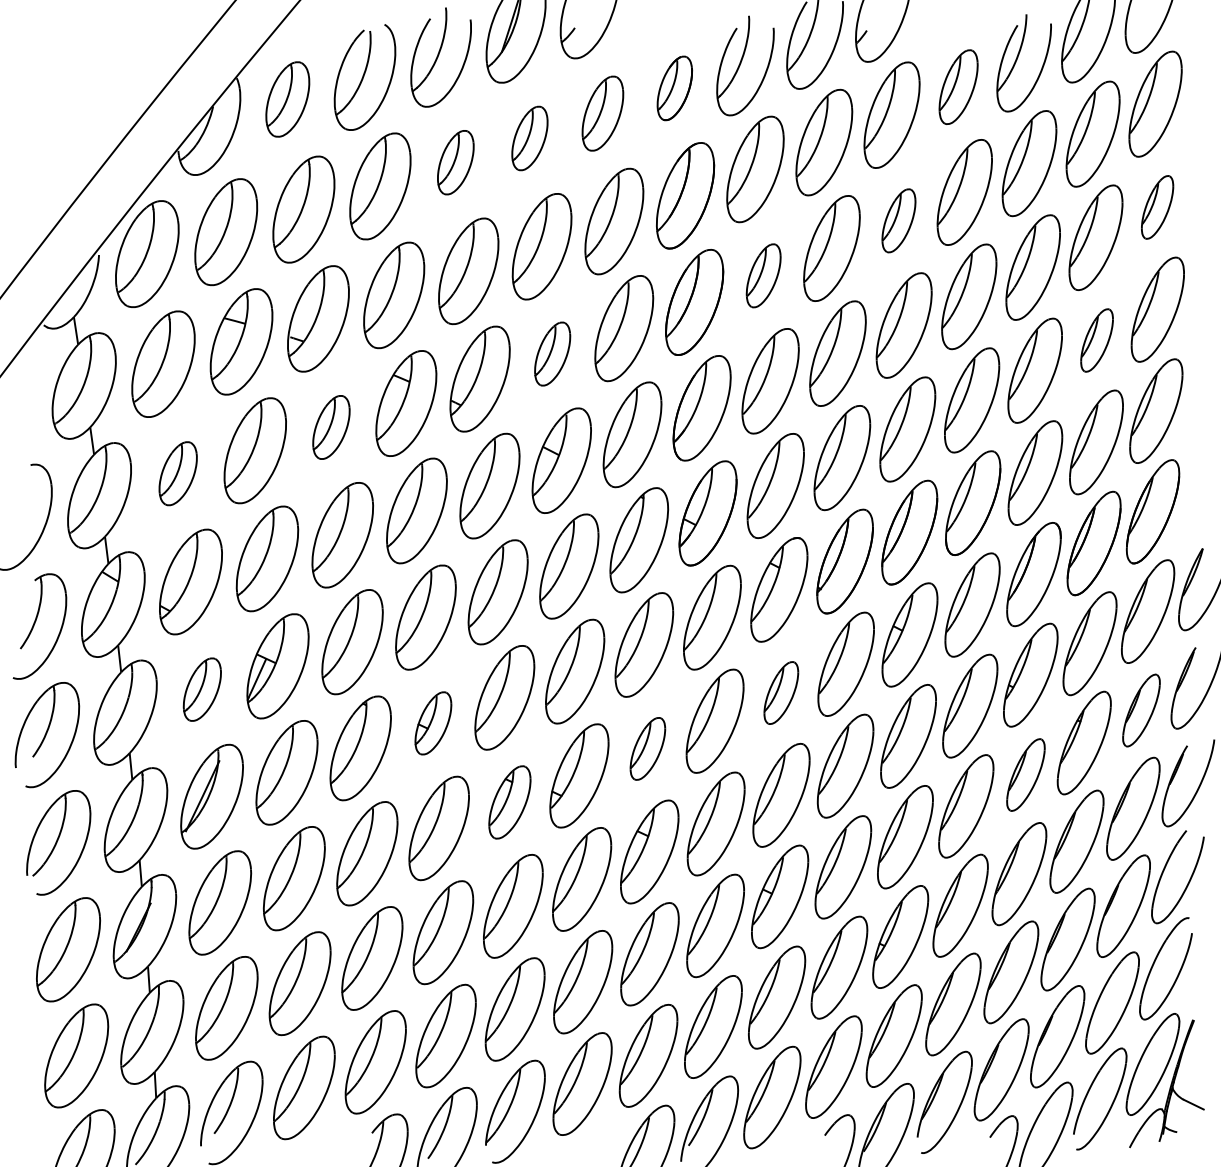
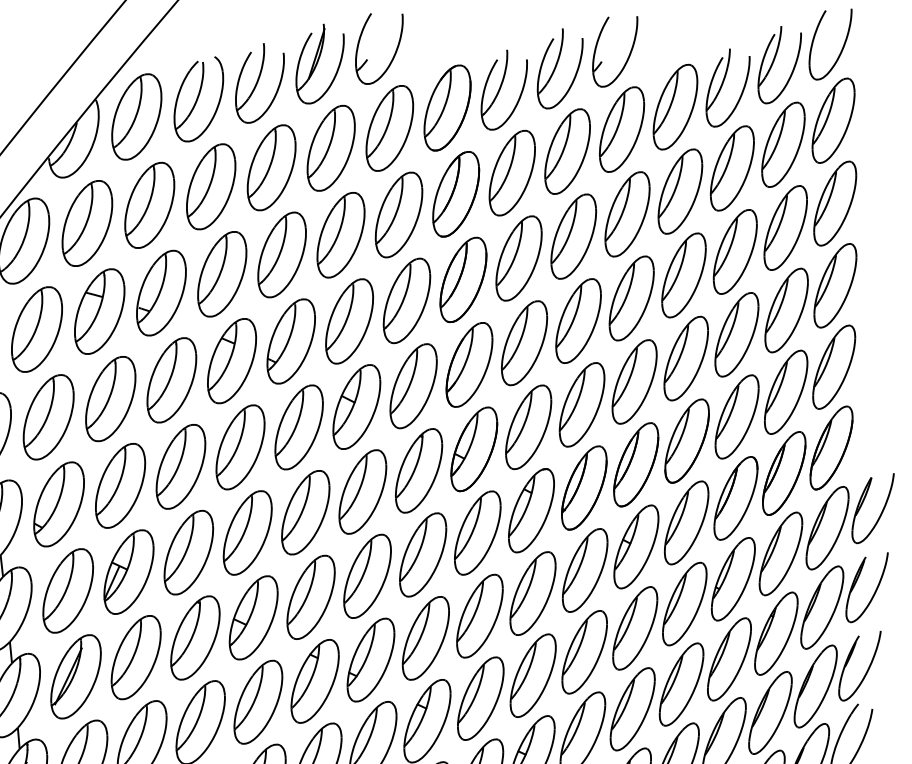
part: (958, 86) -> (675, 106), size x1.43
part: (674, 88) -> (447, 108), size x1.67
part: (287, 99) -> (136, 117), size x1.43
part: (602, 113) -> (389, 128), size x1.43
part: (529, 138) -> (330, 148), size x1.67
part: (455, 162) -> (271, 167), size x1.67
part: (1157, 207) -> (835, 203), size x1.67
part: (898, 220) -> (627, 214), size x1.67
part: (763, 275) -> (518, 258), size x1.67
part: (1096, 340) -> (786, 310), size x1.67
part: (552, 353) -> (349, 320), size x1.67
part: (331, 427) -> (171, 380), size x1.67
part: (178, 473) -> (49, 417), size x1.67
part: (202, 689) -> (68, 590), size x1.67
part: (781, 692) -> (533, 593), size x1.67
part: (1141, 710) -> (822, 607), size x1.43
part: (433, 723) -> (253, 618), size x1.67
part: (647, 748) -> (425, 638), size x1.67
part: (1025, 774) -> (729, 658), size x1.43
part: (509, 802) -> (314, 681), size x1.43

